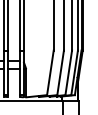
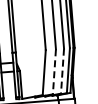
line: (60, 72) -> (54, 71), solid -> dashed
line: (68, 72) -> (62, 70), solid -> dashed

